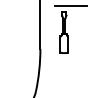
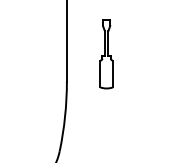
line: (71, 5) -> (118, 9), removed

